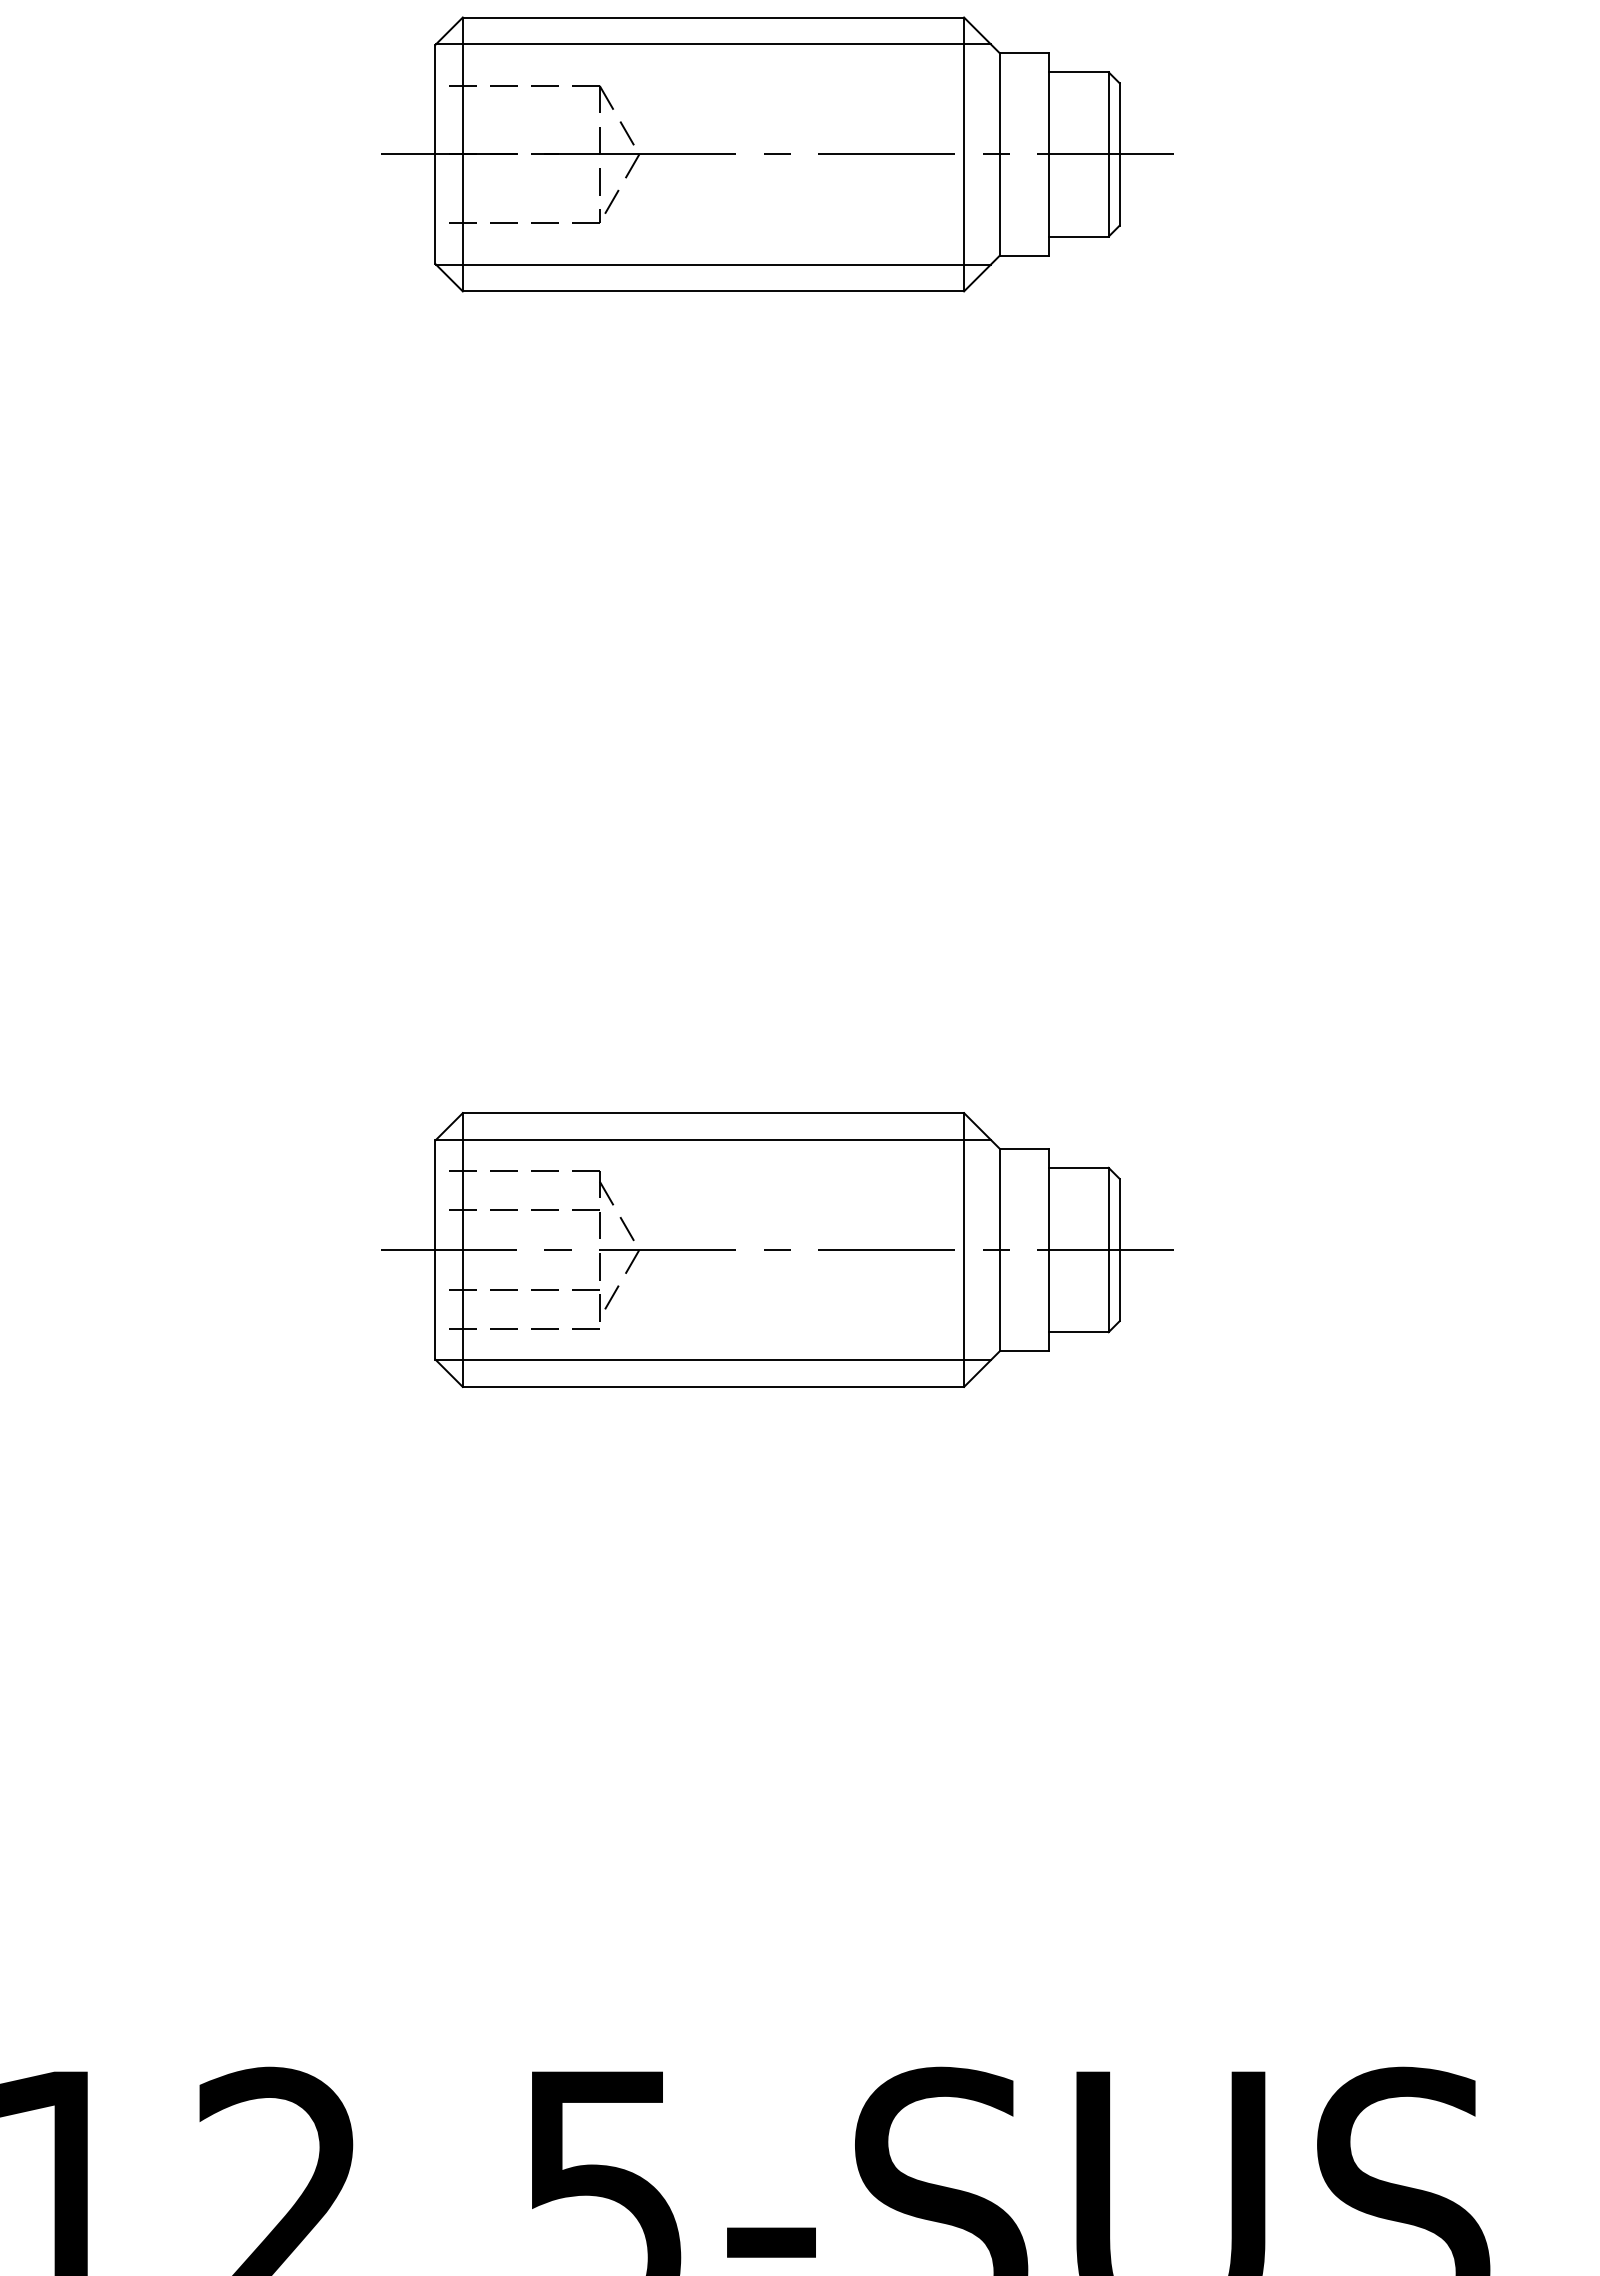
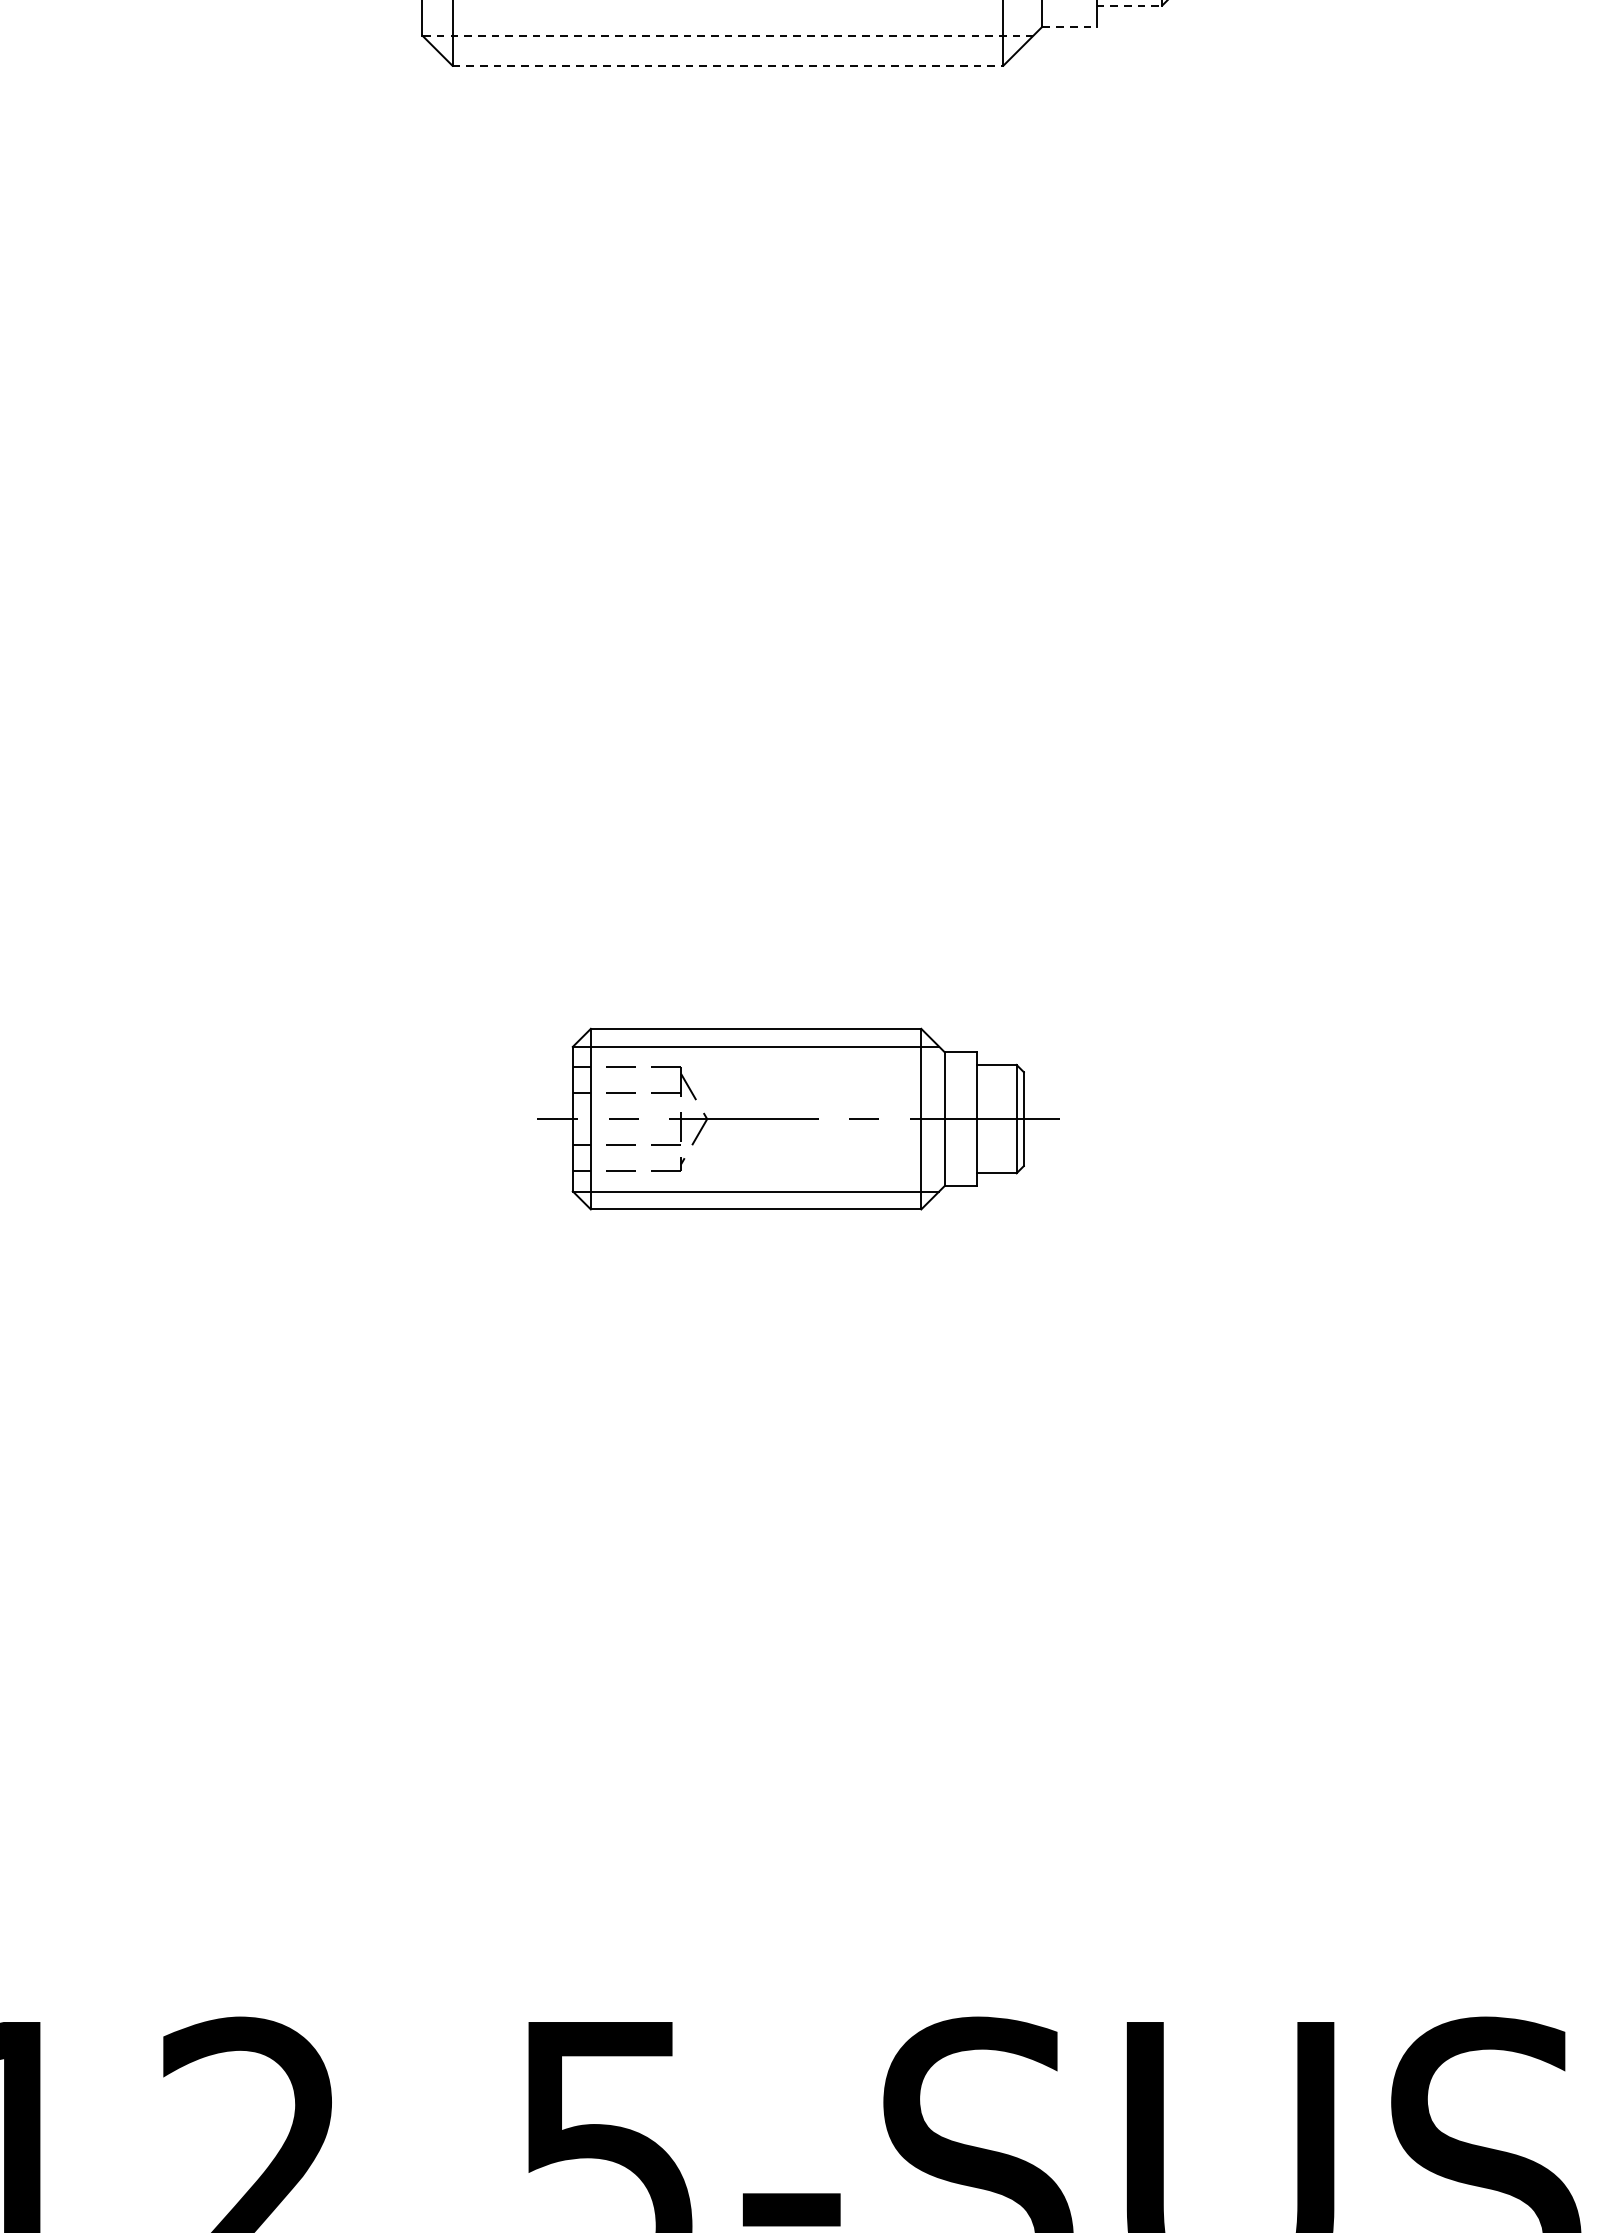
line: (1078, 236) -> (1129, 5), solid -> dashed
line: (1024, 255) -> (1069, 26), solid -> dashed
line: (713, 264) -> (727, 36), solid -> dashed
line: (713, 291) -> (727, 65), solid -> dashed
part: (777, 1249) -> (798, 1118), size x0.6

